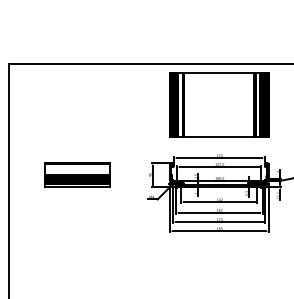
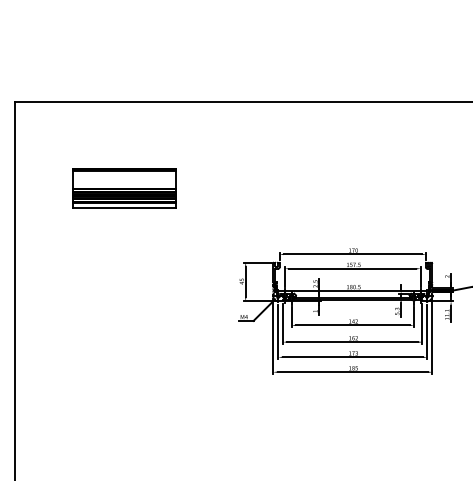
part: (219, 104) -> (353, 168), removed
part: (77, 174) -> (124, 187), moved

